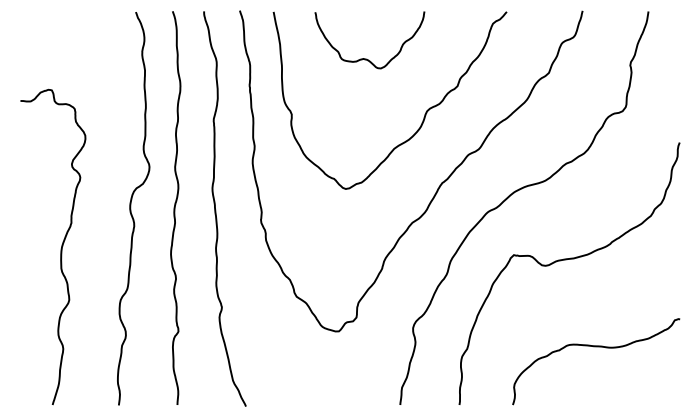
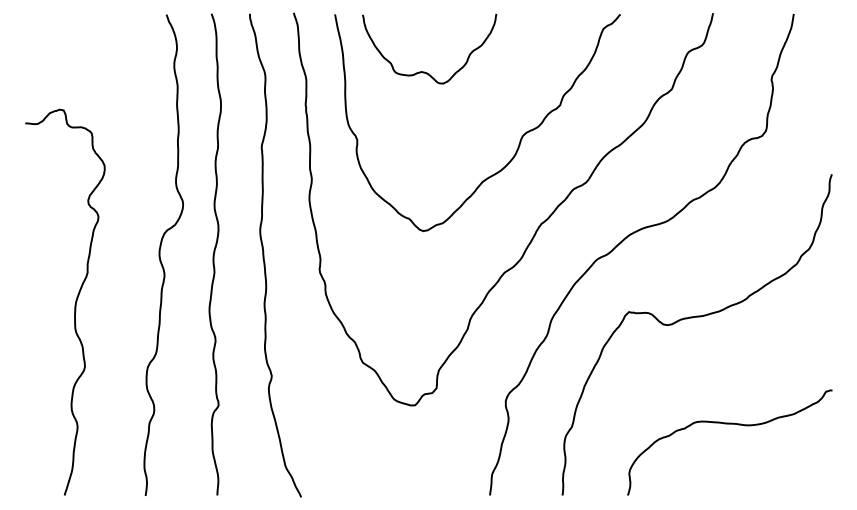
curve: (366, 58) -> (425, 71), moved

